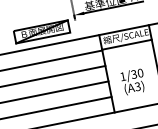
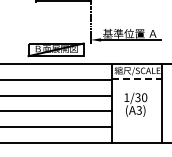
line: (127, 44) -> (137, 79), solid -> dashed
text: (132, 81) -> (135, 104), moved

